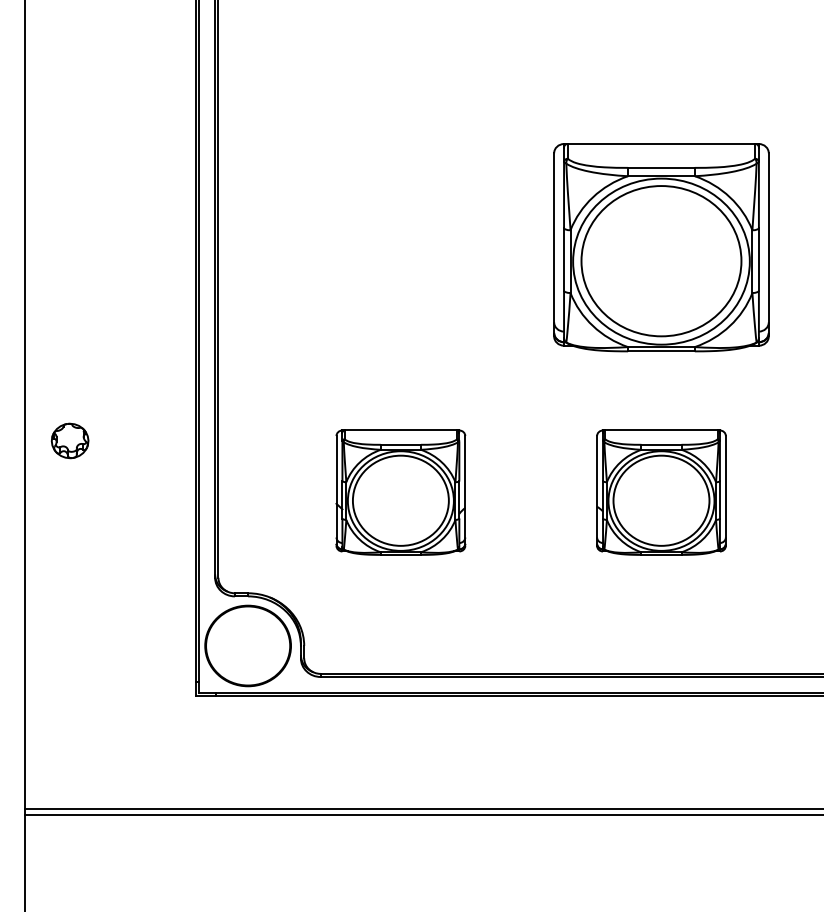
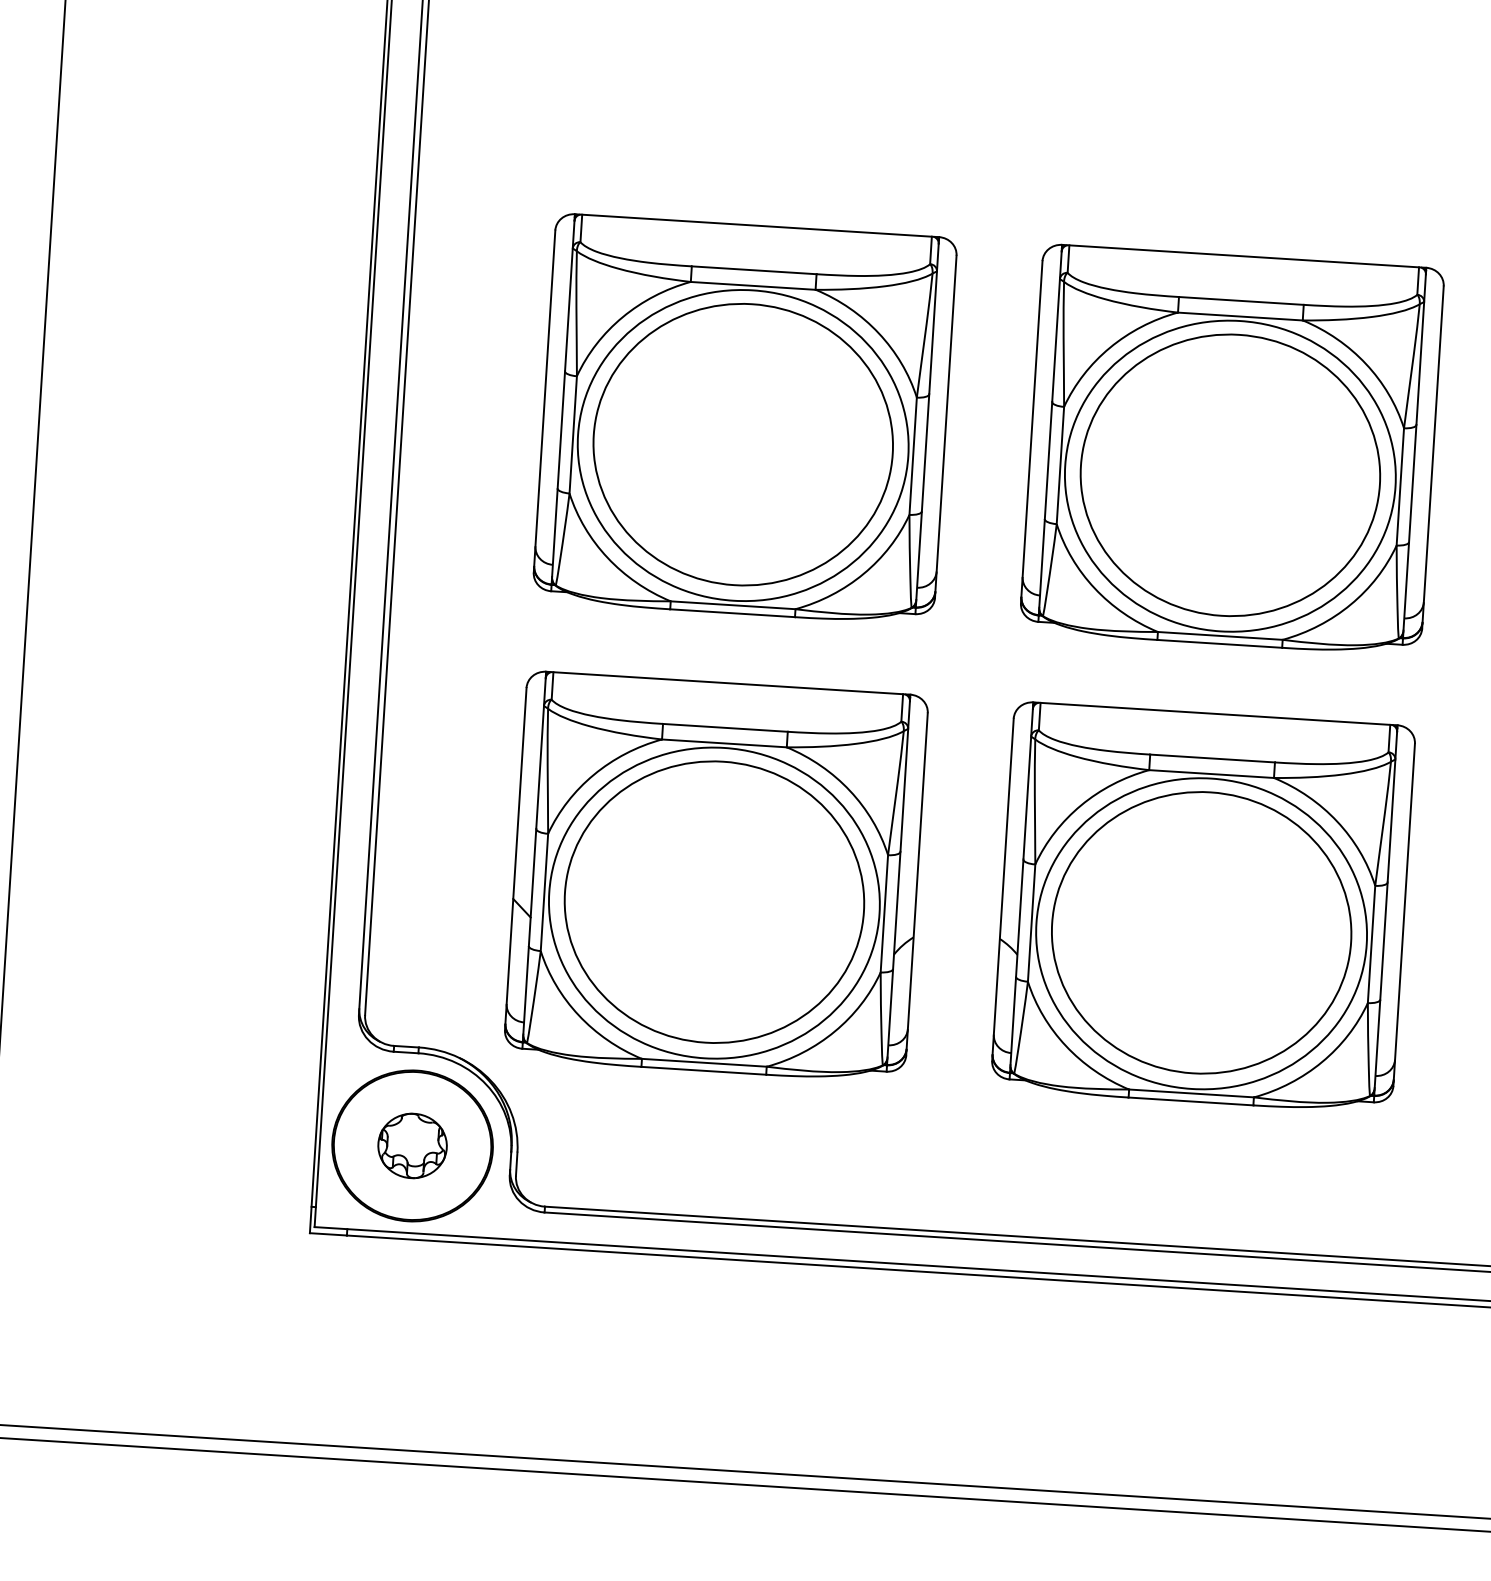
part: (400, 247) -> (744, 419), added
part: (69, 440) -> (411, 1144), moved
part: (400, 492) -> (715, 876), size x1.67
part: (661, 492) -> (1203, 907), size x1.67

